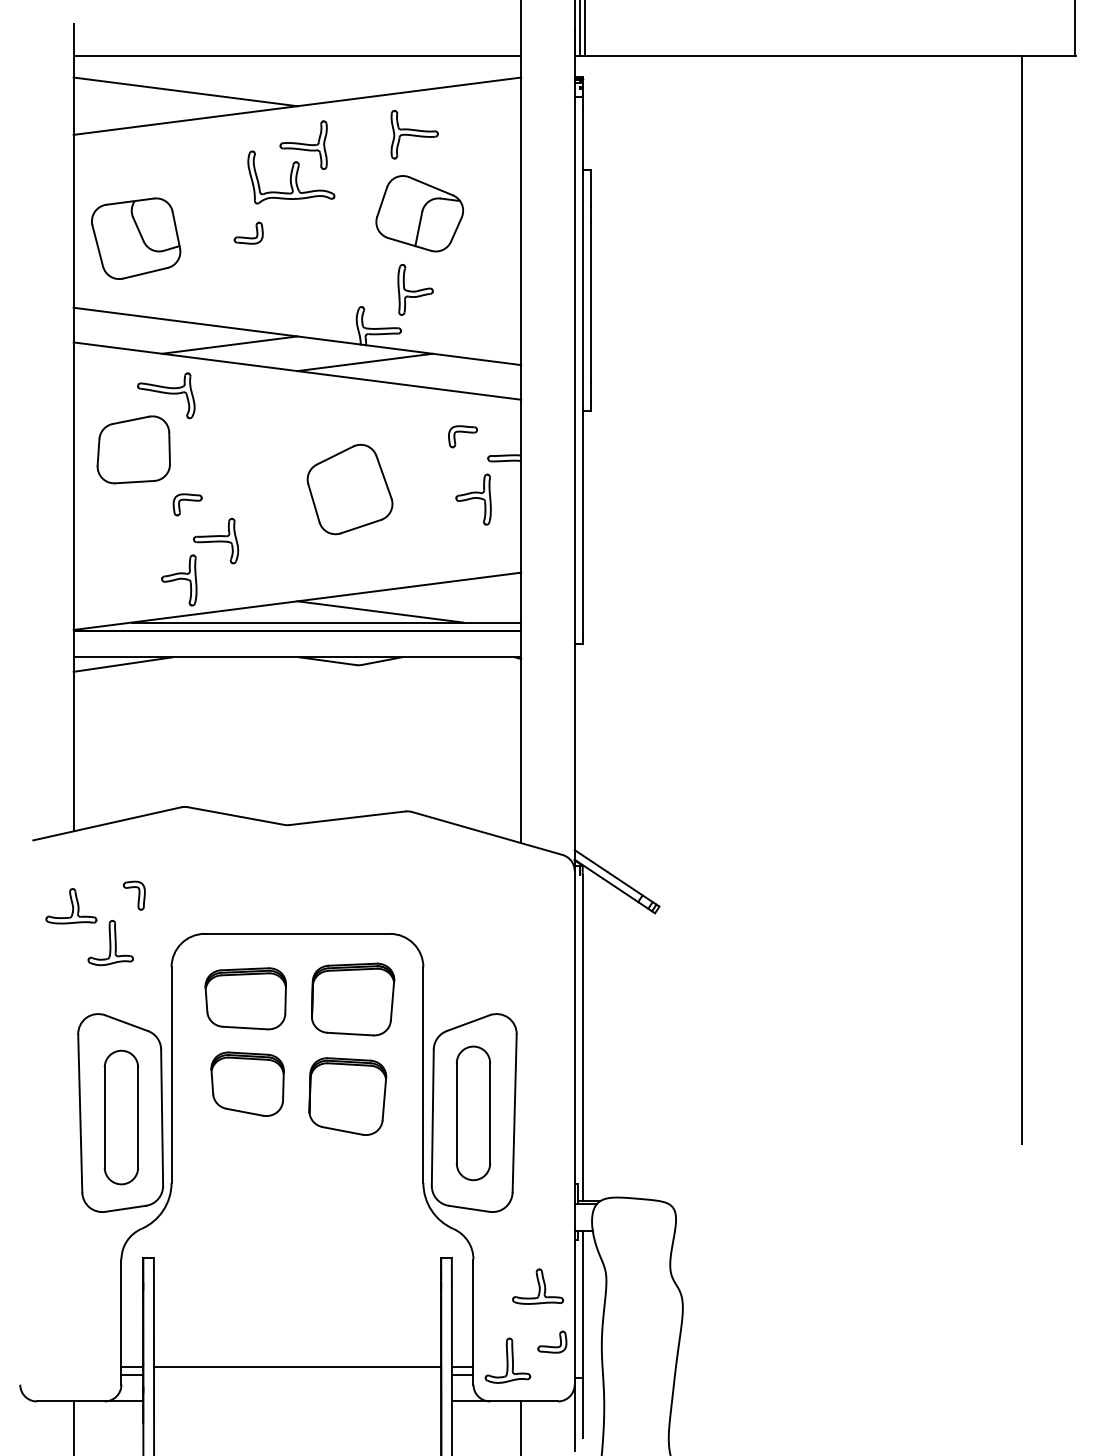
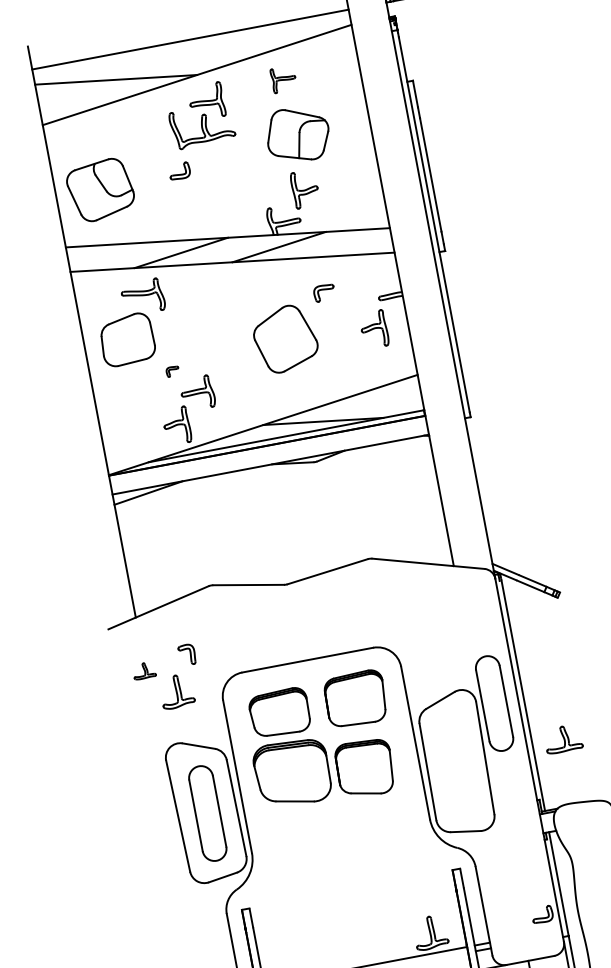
part: (414, 134) -> (283, 79), size x0.7
part: (462, 436) -> (324, 292), moved
part: (187, 504) -> (172, 371), size x0.6
part: (71, 906) -> (144, 670), size x0.6
part: (247, 1083) -> (292, 772), size x1.4
part: (473, 1113) -> (494, 703), moved
part: (538, 1286) -> (563, 738), moved
part: (507, 1360) -> (430, 932), moved

